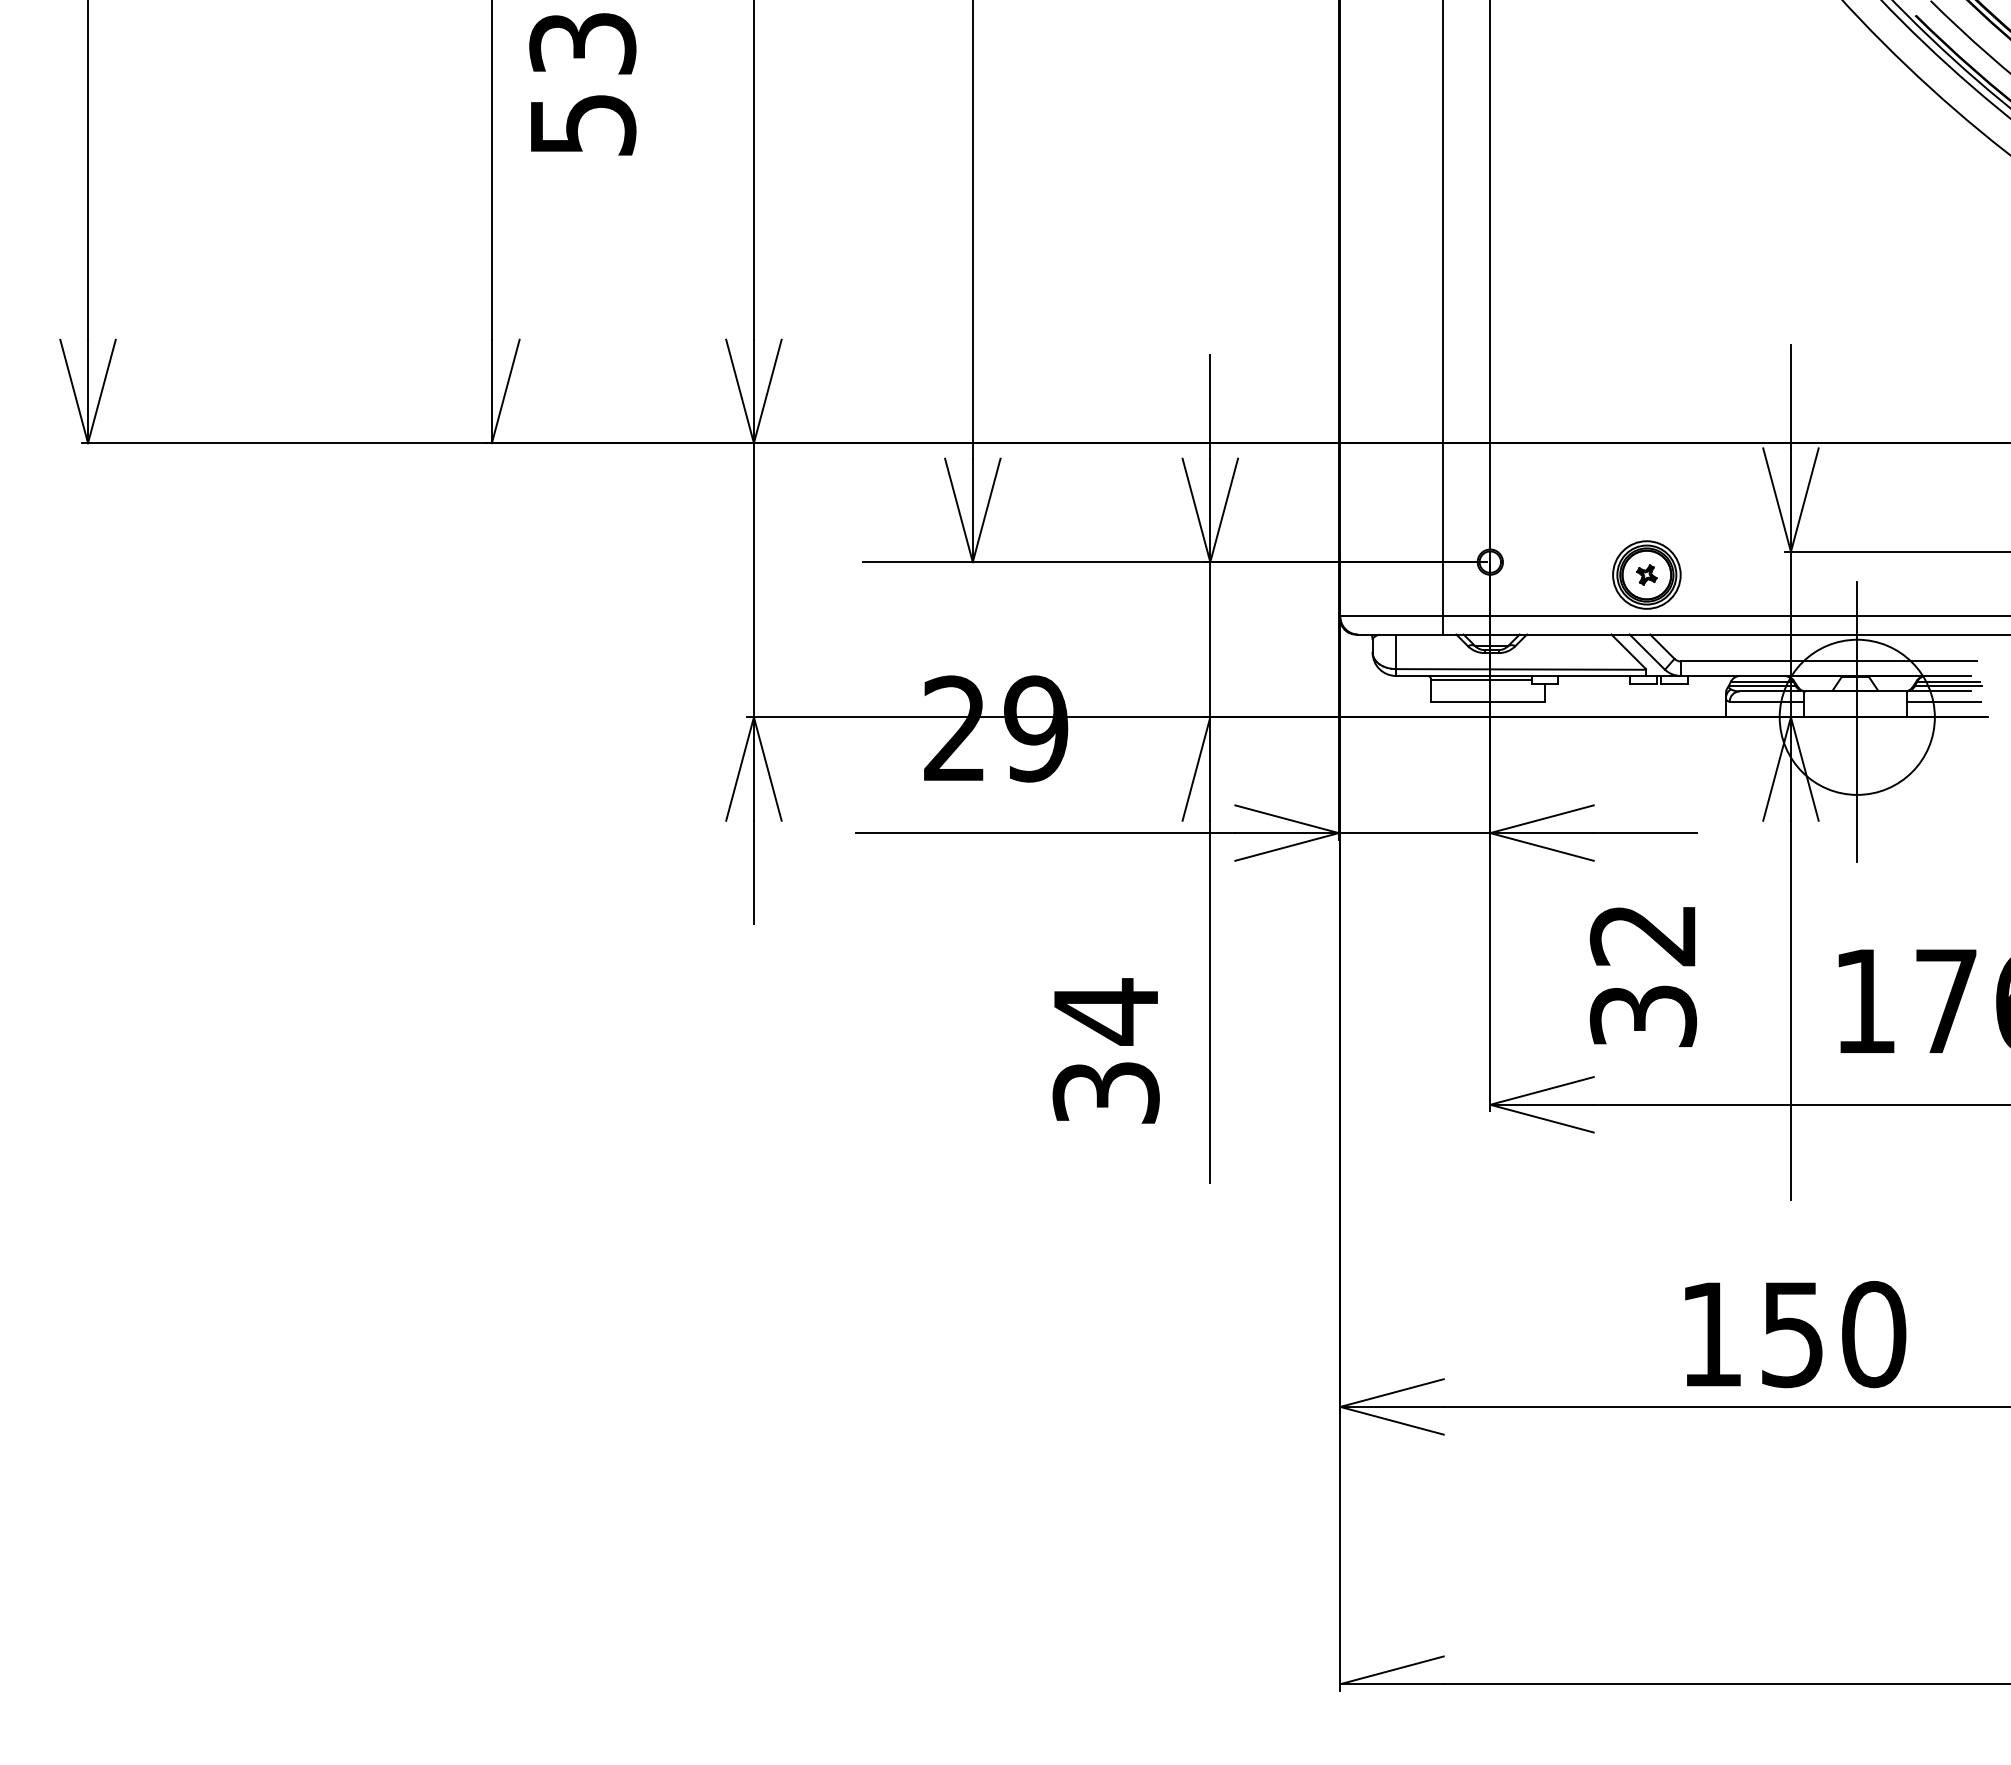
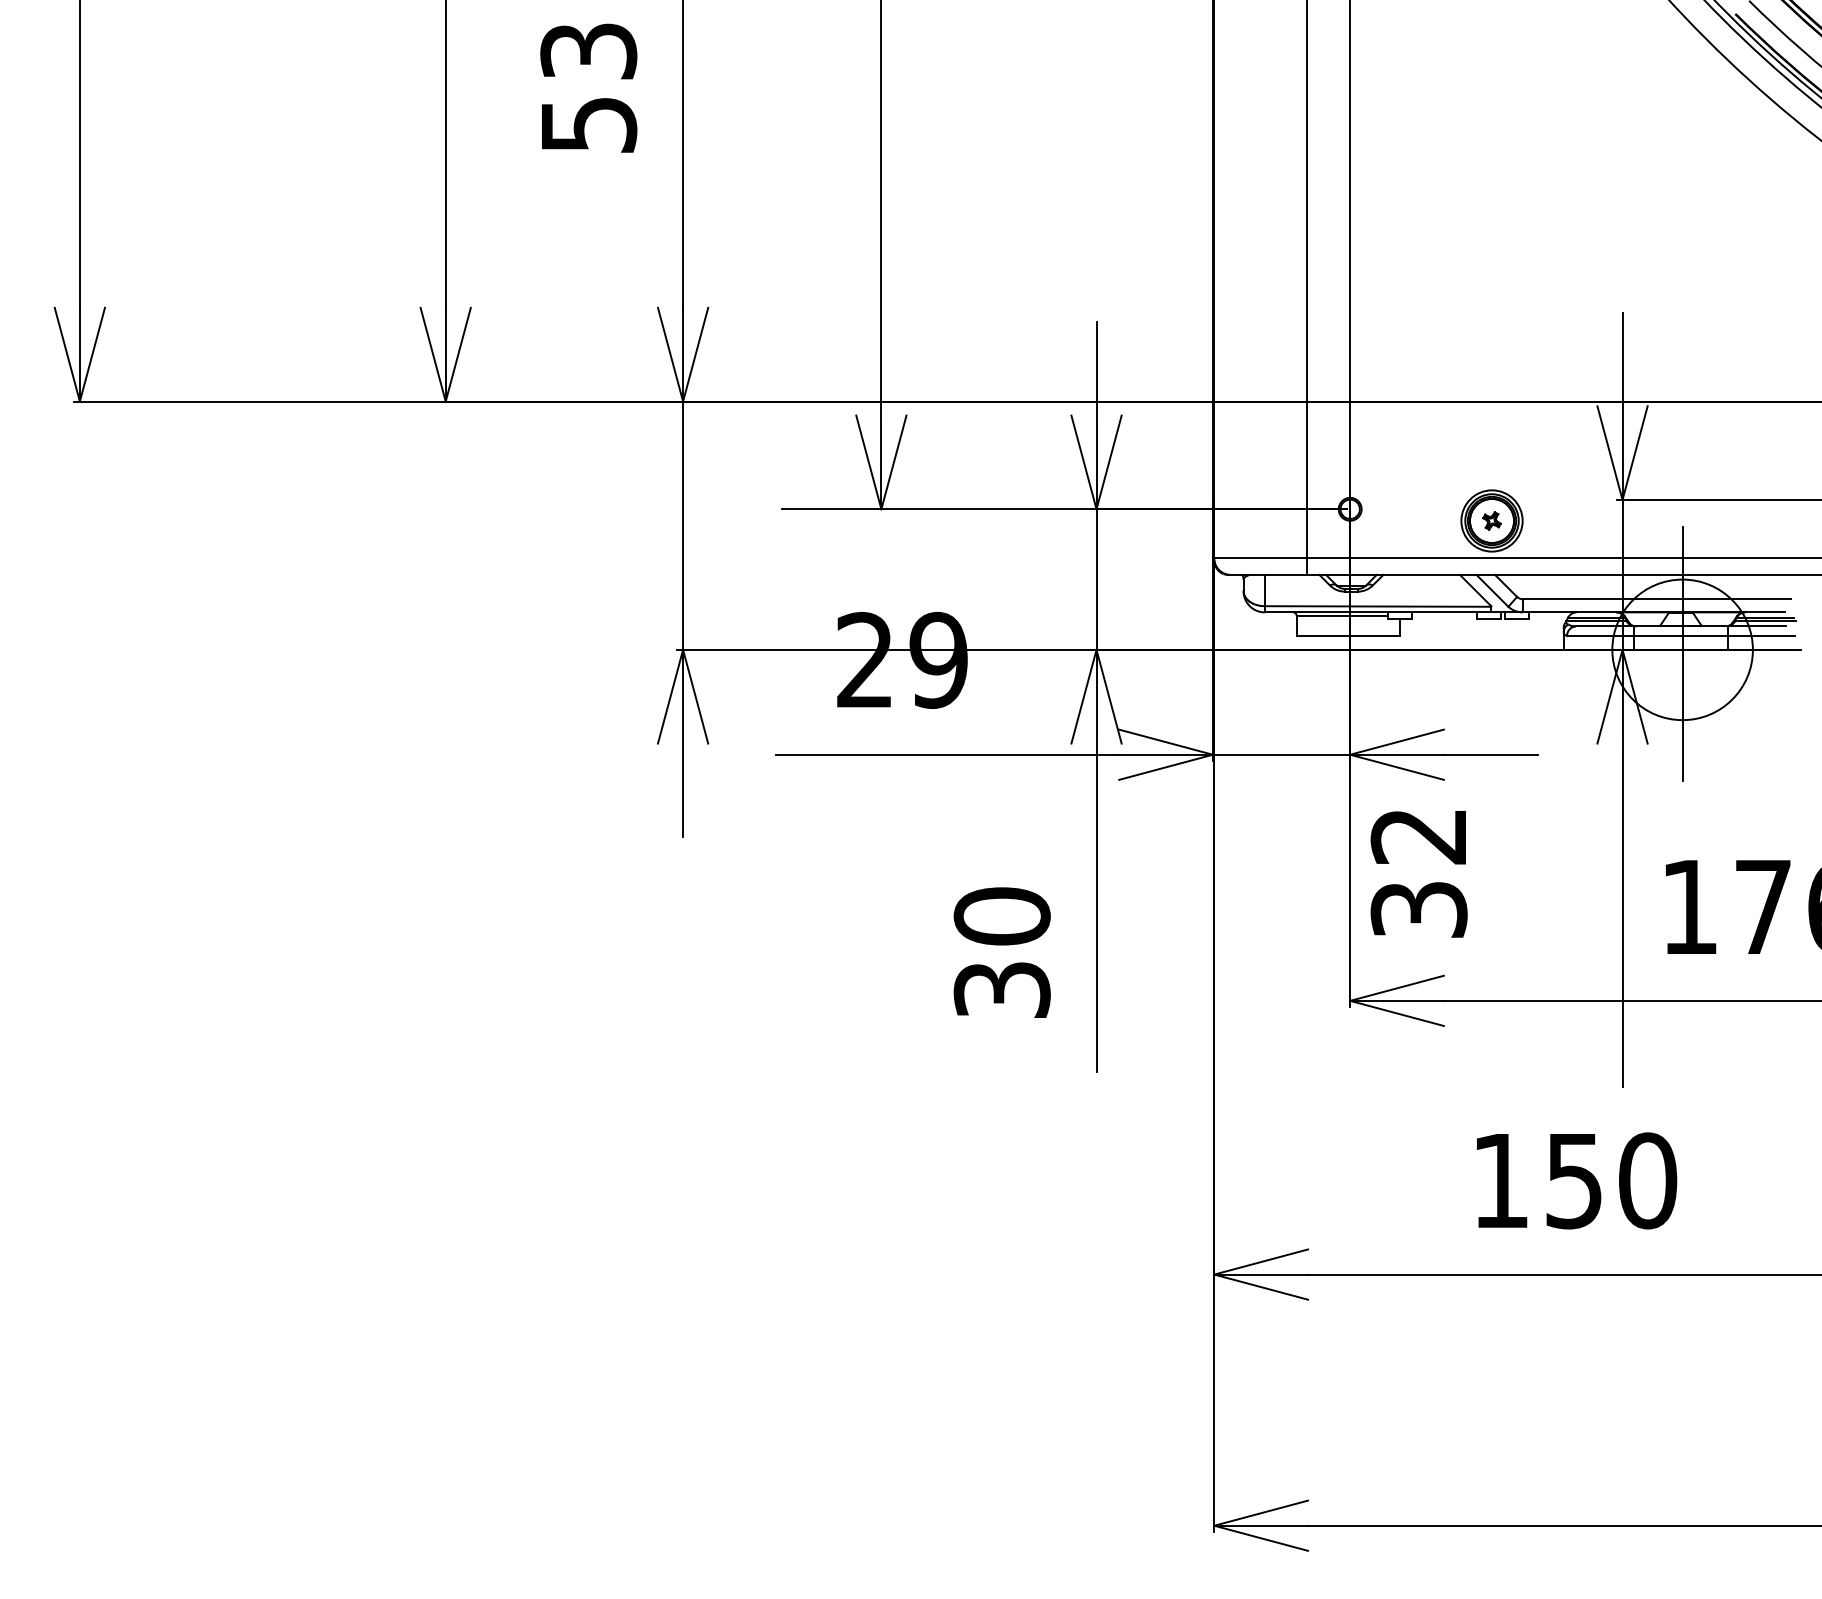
text: (582, 84) -> (588, 88), moved
line: (477, 391) -> (432, 354), added
line: (1855, 701) -> (1681, 635), added
line: (1224, 768) -> (1109, 696), added
text: (1643, 976) -> (1419, 873), moved
text: (1105, 1011) -> (1001, 916), 34 -> 30
text: (1795, 1334) -> (1576, 1180), moved
line: (1391, 1697) -> (1260, 1537), added

